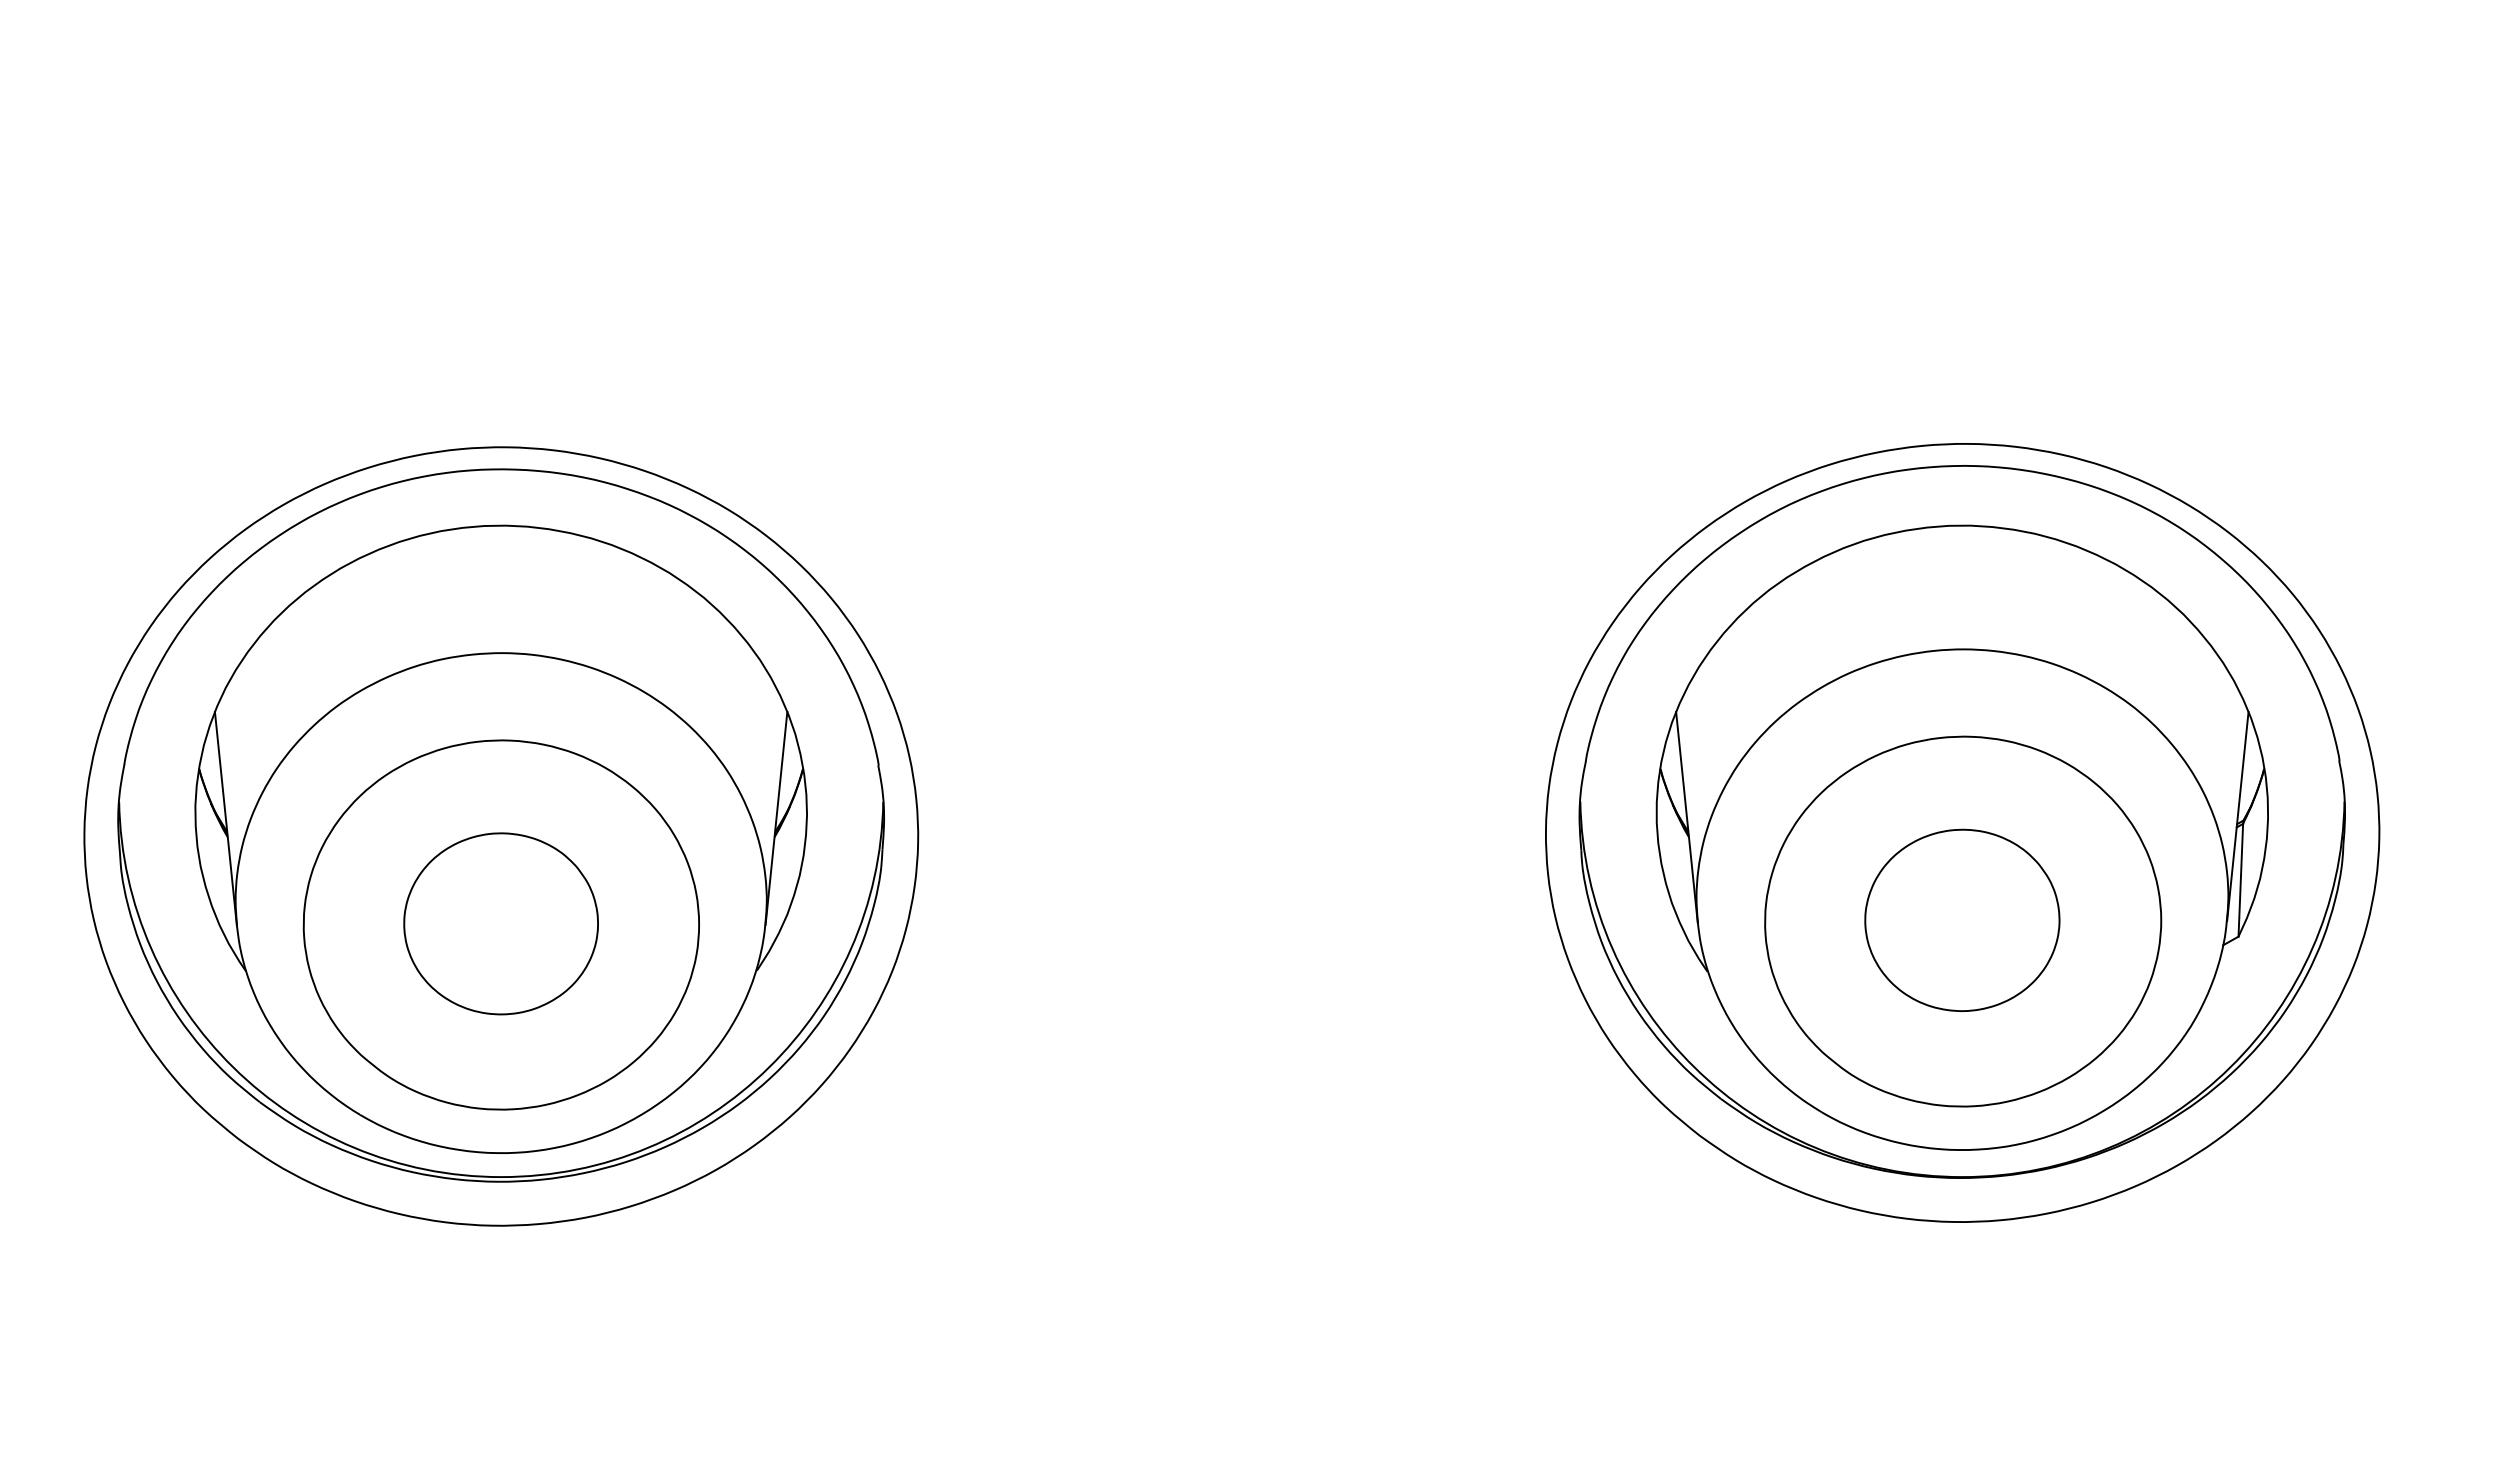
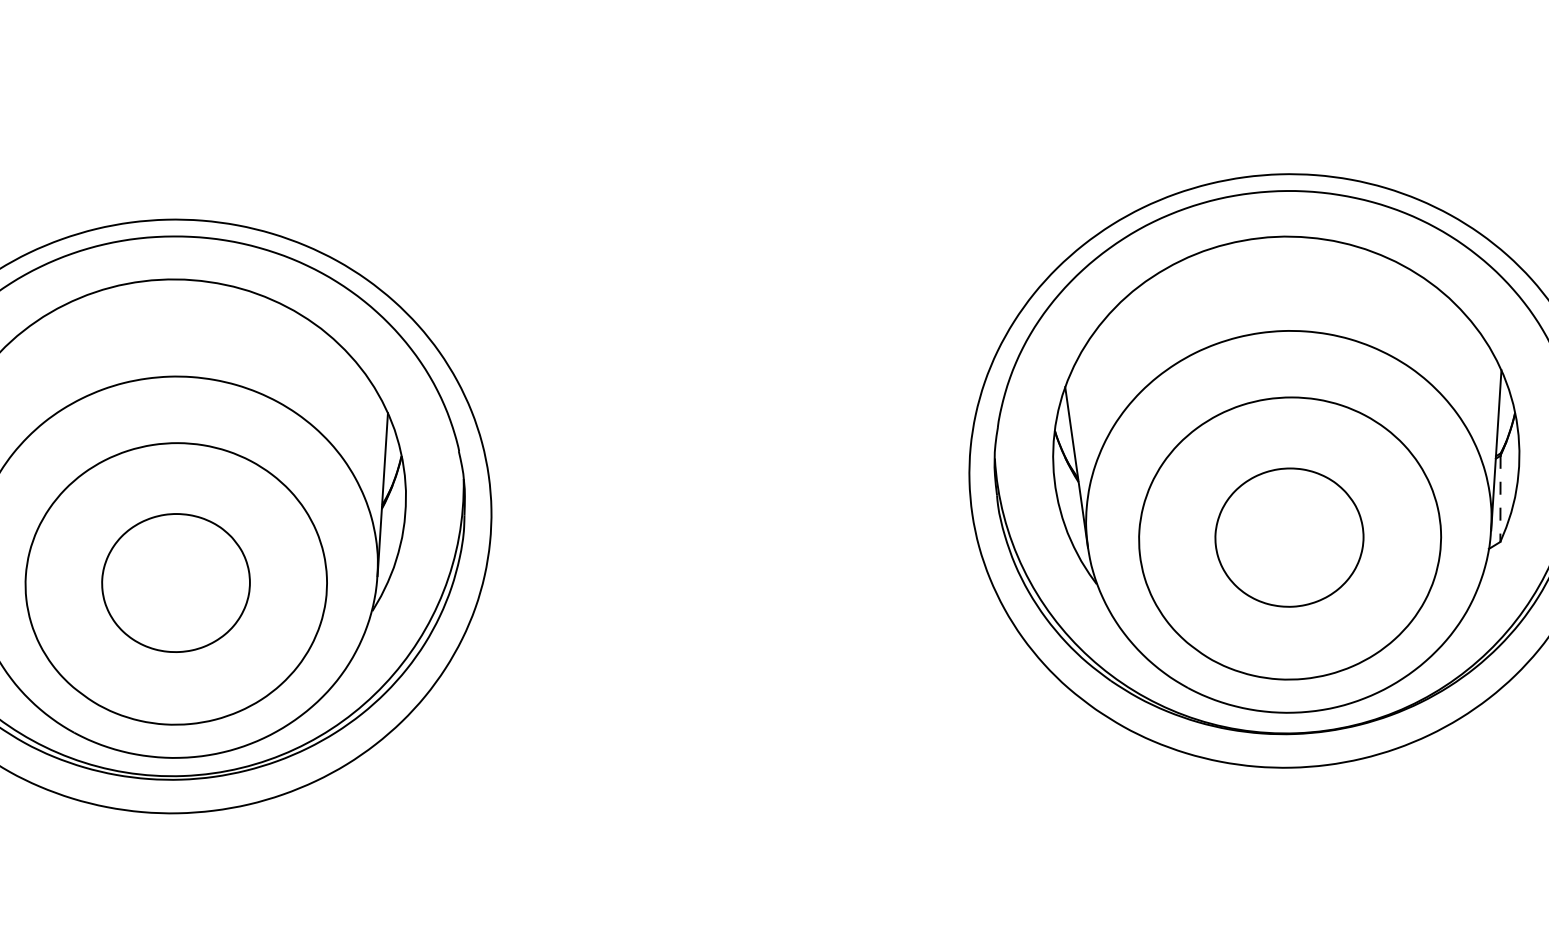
line: (2240, 880) -> (1500, 499), solid -> dashed

